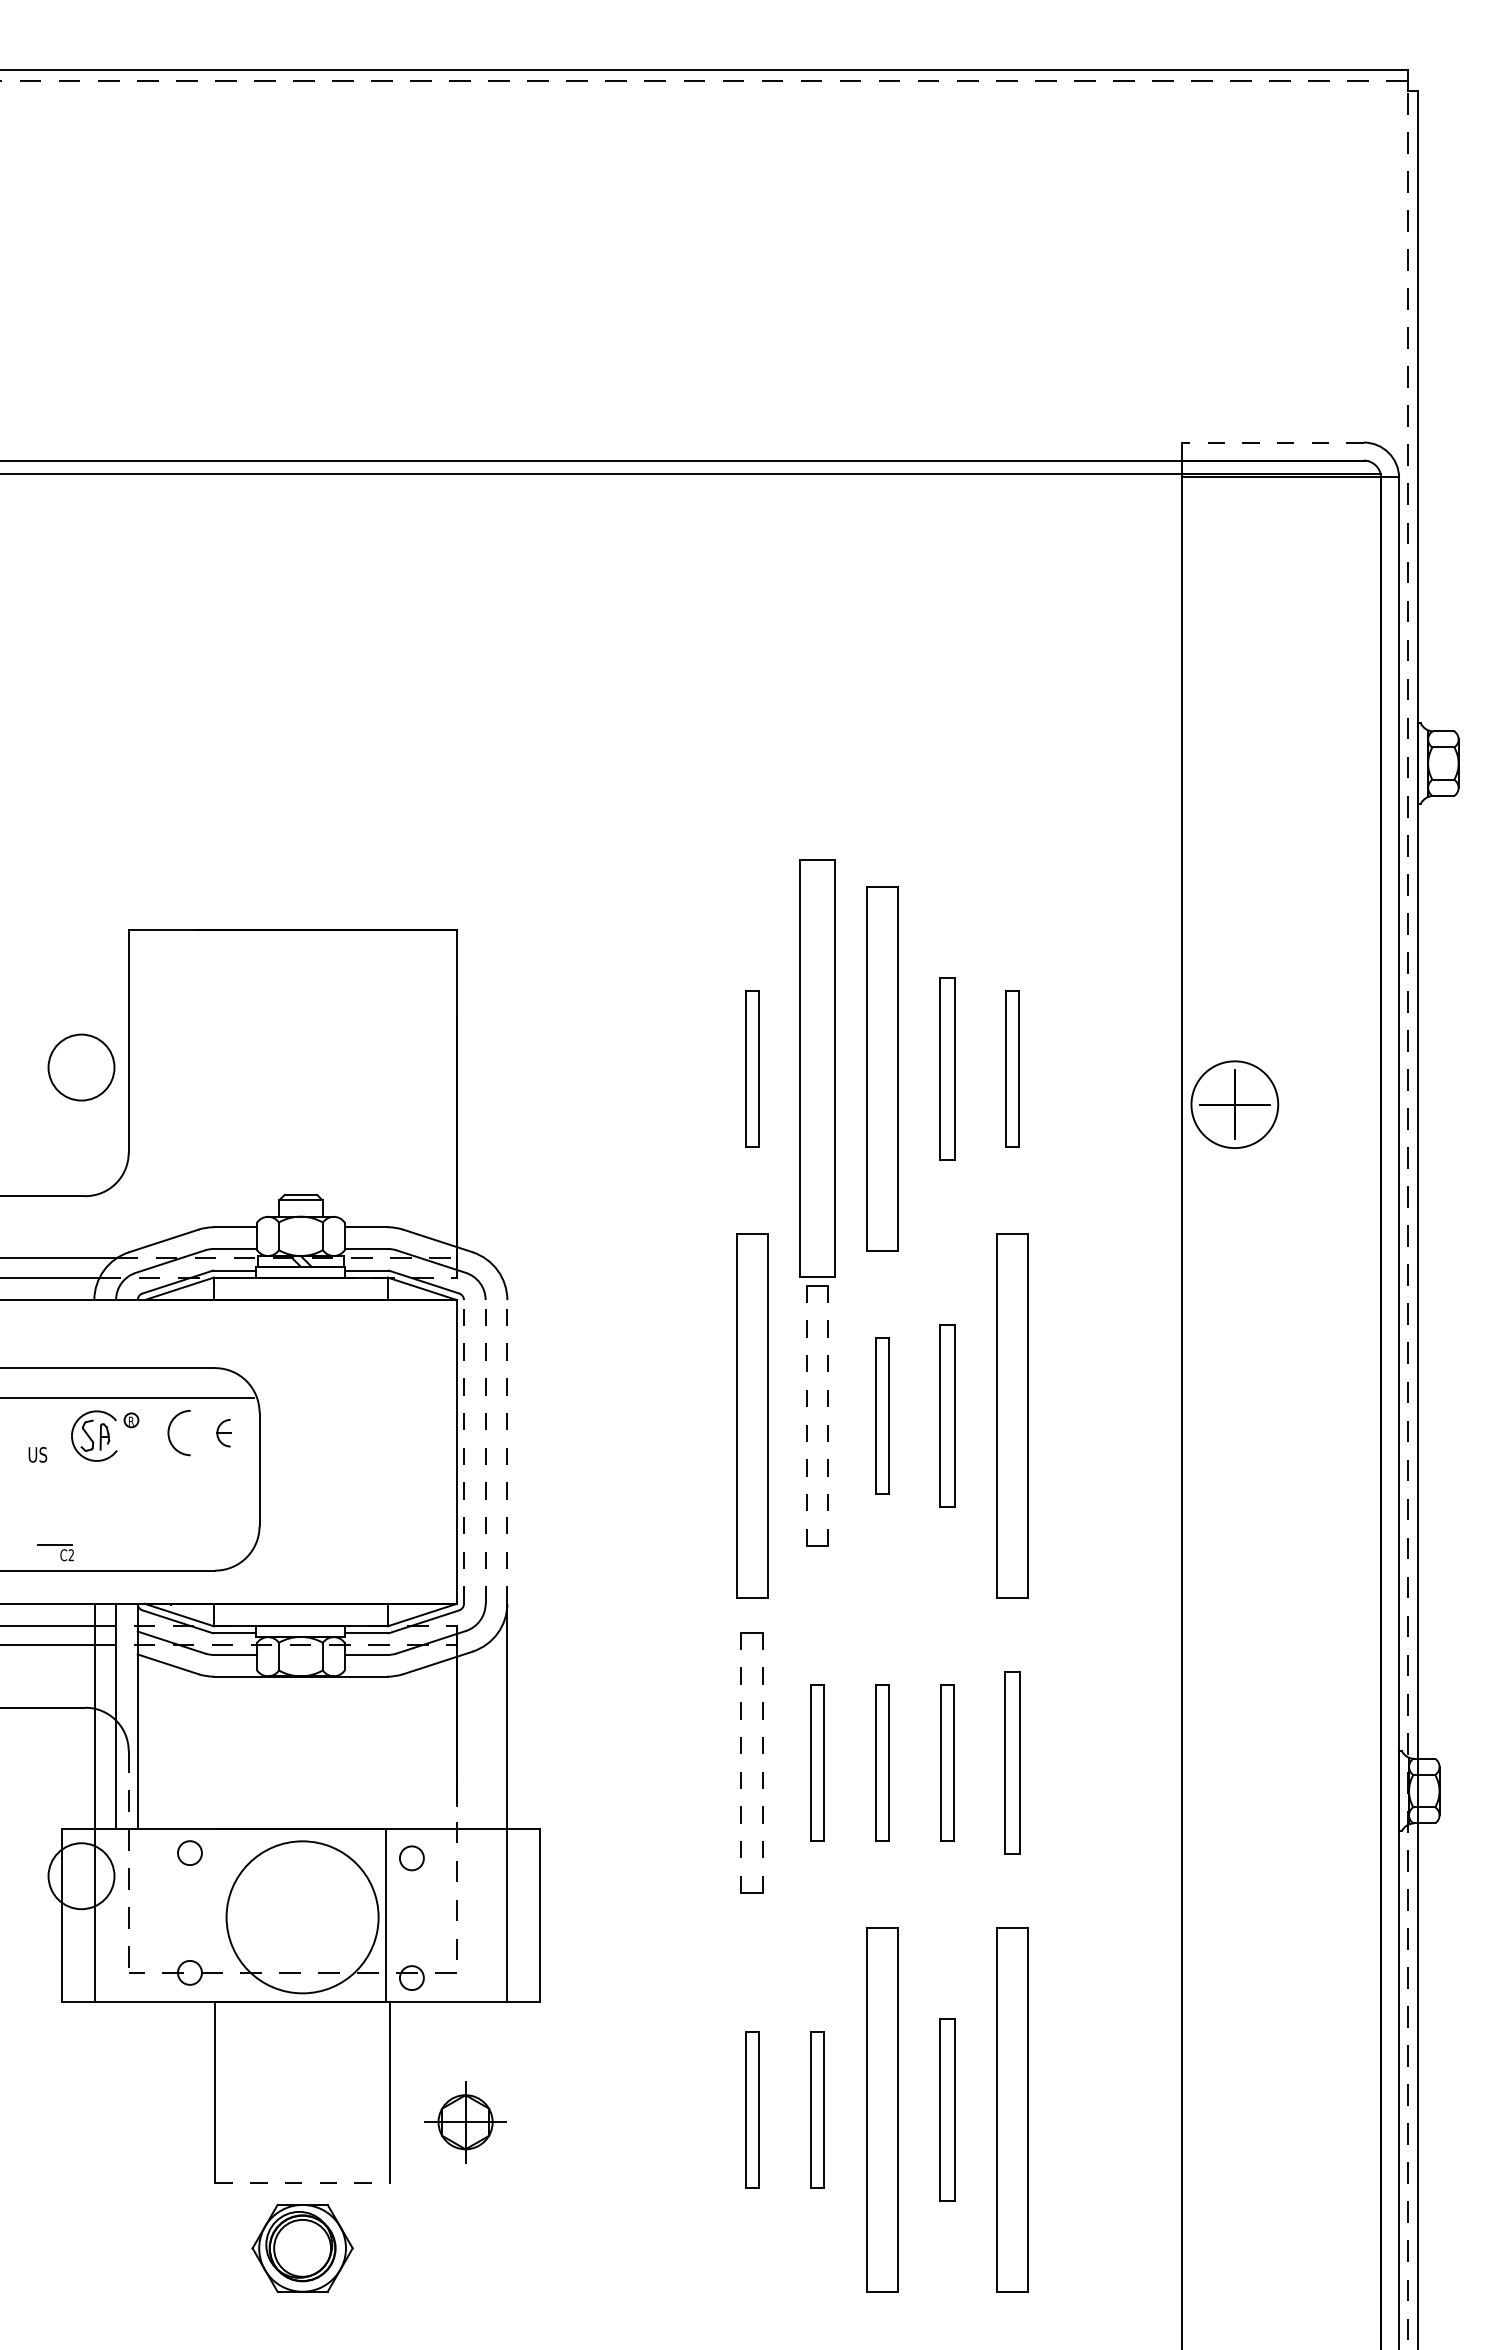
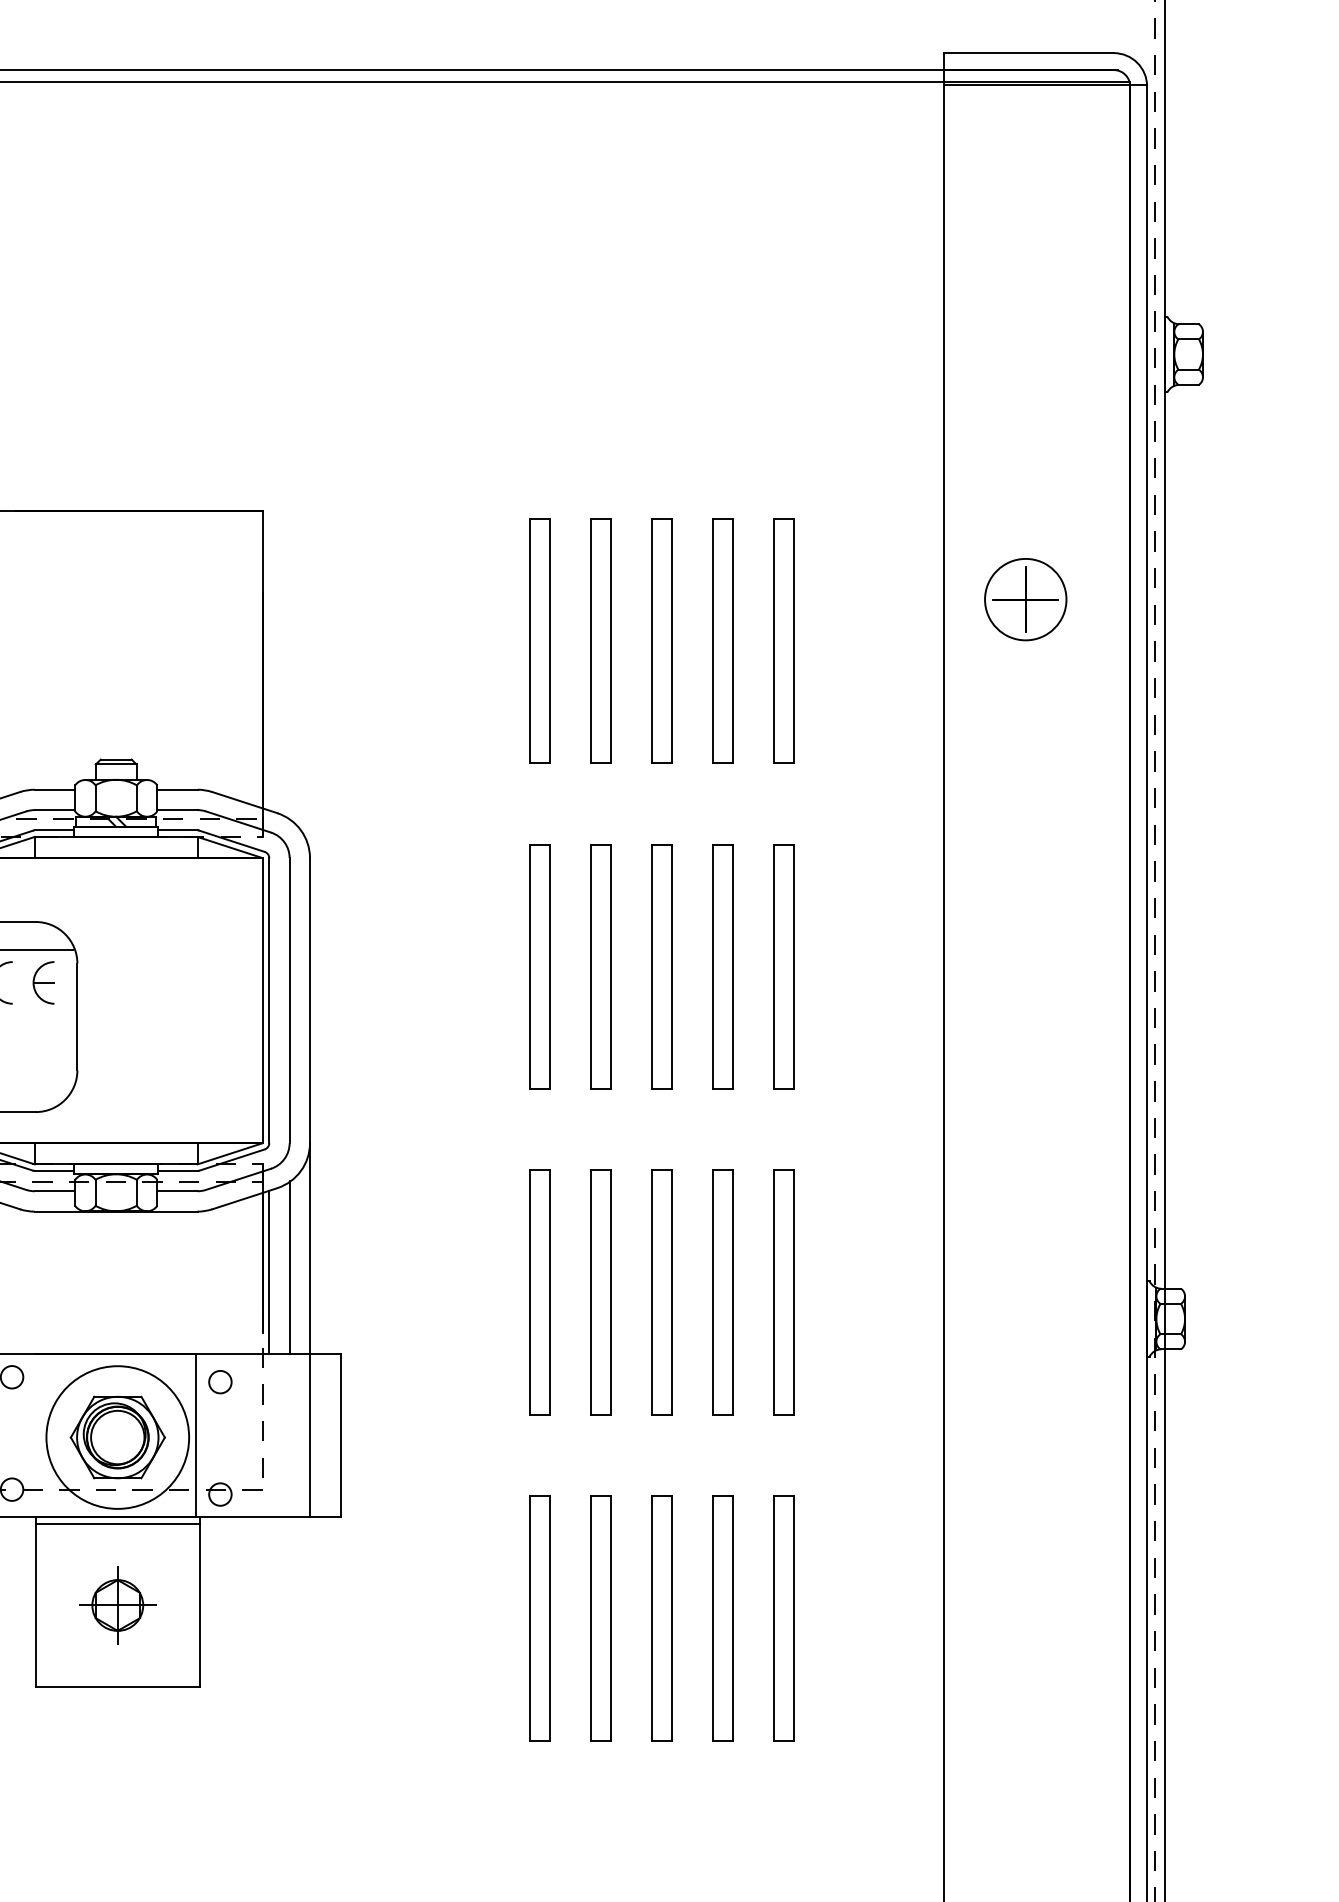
line: (1272, 442) -> (1028, 53), dashed -> solid
part: (751, 1068) -> (539, 640), size x1.67
part: (817, 1068) -> (601, 640), size x0.62
part: (882, 1068) -> (662, 640), size x0.71
part: (947, 1068) -> (723, 640), size x1.43
part: (1012, 1068) -> (784, 640), size x1.67
part: (1234, 1104) -> (1025, 599), moved
part: (751, 1415) -> (539, 966), size x0.71
line: (828, 1415) -> (611, 966), dashed -> solid
part: (882, 1415) -> (662, 966), size x1.67
part: (947, 1415) -> (723, 966), size x1.43
part: (1012, 1415) -> (784, 966), size x0.71
line: (806, 1416) -> (590, 967), dashed -> solid
part: (223, 1433) -> (43, 983), size x1.67
line: (463, 1451) -> (268, 1000), dashed -> solid
line: (485, 1451) -> (289, 1000), dashed -> solid
line: (507, 1451) -> (310, 1000), dashed -> solid
line: (485, 1735) -> (289, 1266), added
line: (464, 1741) -> (269, 1272), added
line: (763, 1762) -> (550, 1292), dashed -> solid
part: (817, 1762) -> (601, 1292), size x1.67
part: (882, 1762) -> (662, 1292), size x1.67
part: (947, 1762) -> (723, 1292), size x1.67
part: (1012, 1762) -> (784, 1292), size x1.43
line: (741, 1763) -> (529, 1293), dashed -> solid
line: (302, 2009) -> (117, 1524), added
part: (751, 2109) -> (539, 1617), size x1.67
part: (817, 2109) -> (601, 1617), size x1.67
part: (882, 2109) -> (662, 1617), size x0.71
part: (947, 2109) -> (723, 1617), size x1.43
part: (1012, 2109) -> (784, 1617), size x0.71
part: (465, 2122) -> (117, 1605), moved
line: (303, 2182) -> (118, 1686), dashed -> solid
part: (302, 2247) -> (117, 1436), moved

